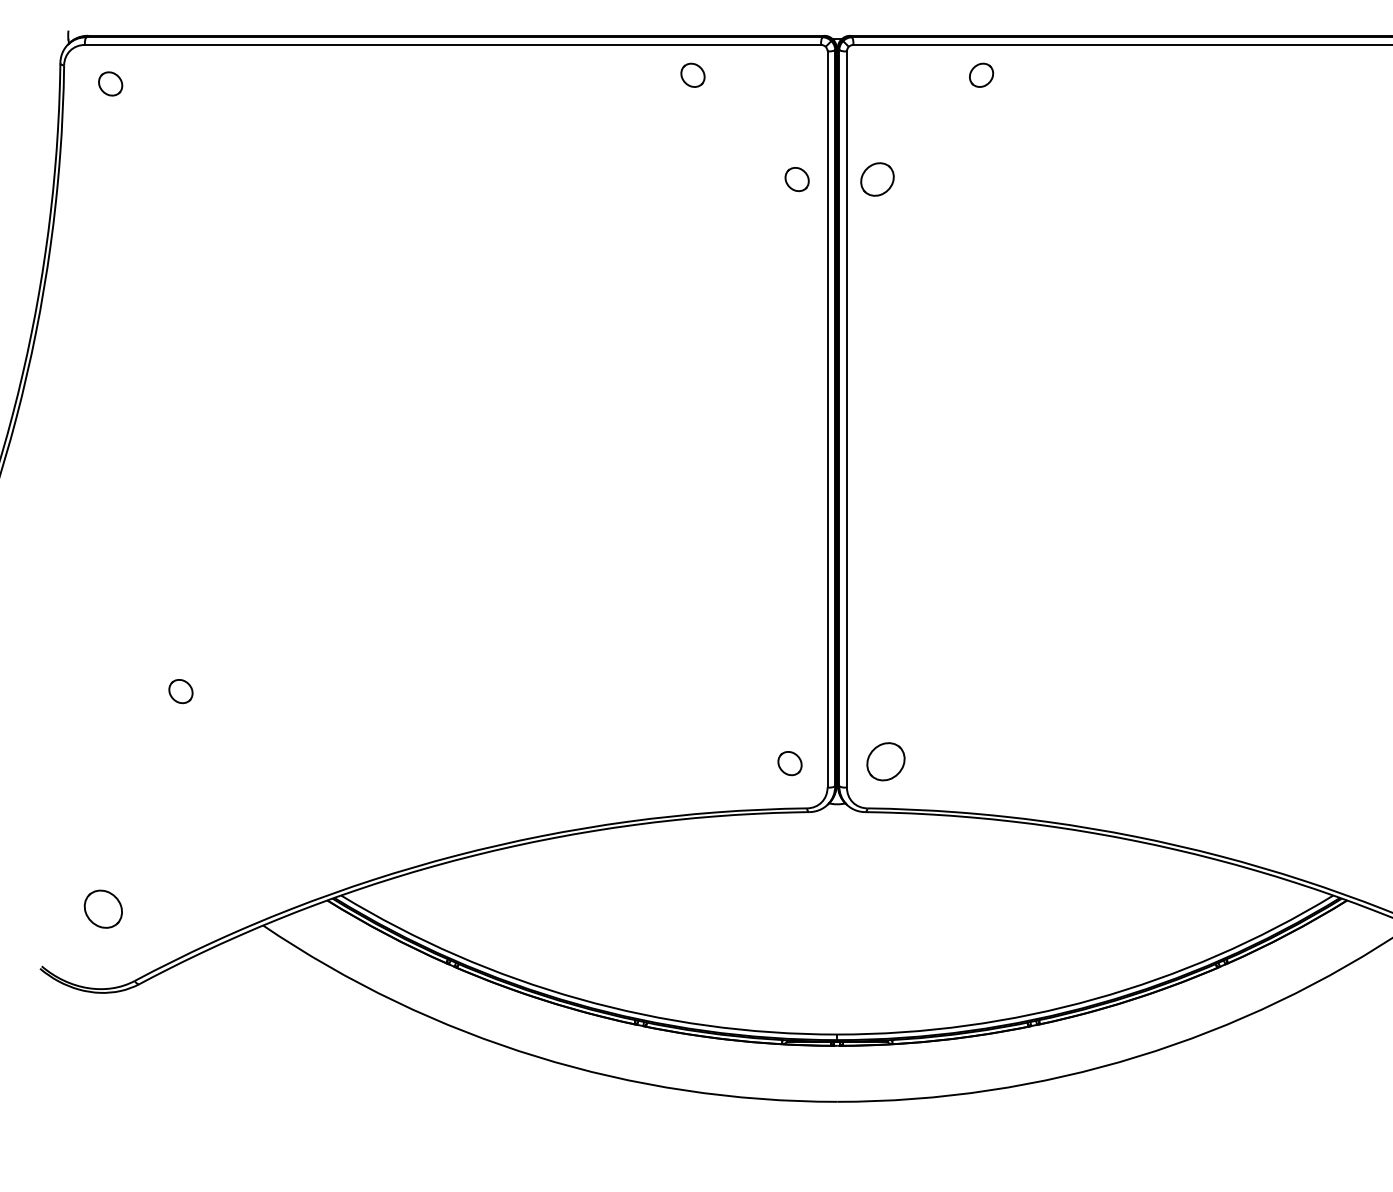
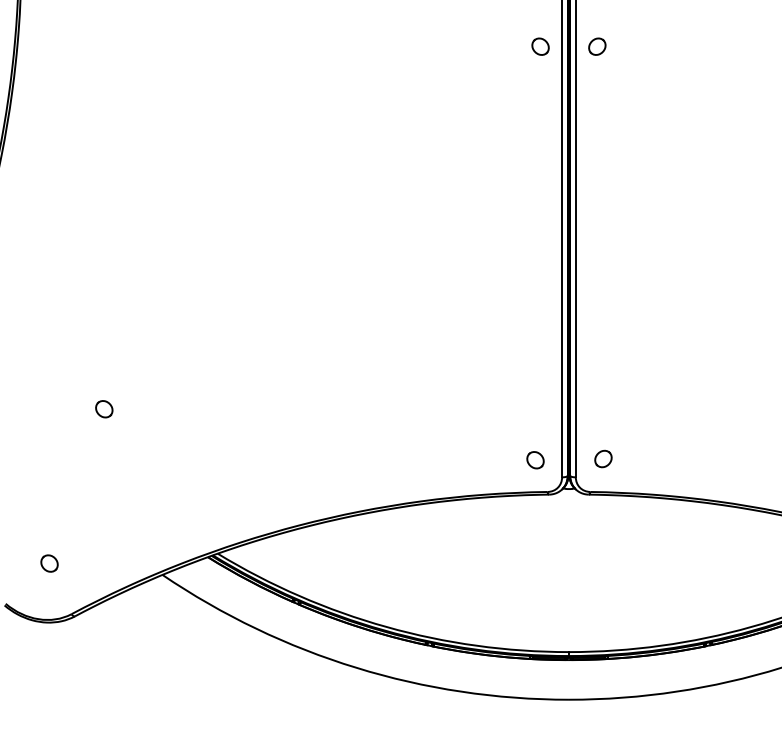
part: (876, 179) -> (596, 46), size x0.71
part: (885, 761) -> (603, 458), size x0.62
part: (103, 909) -> (49, 563), size x0.62

